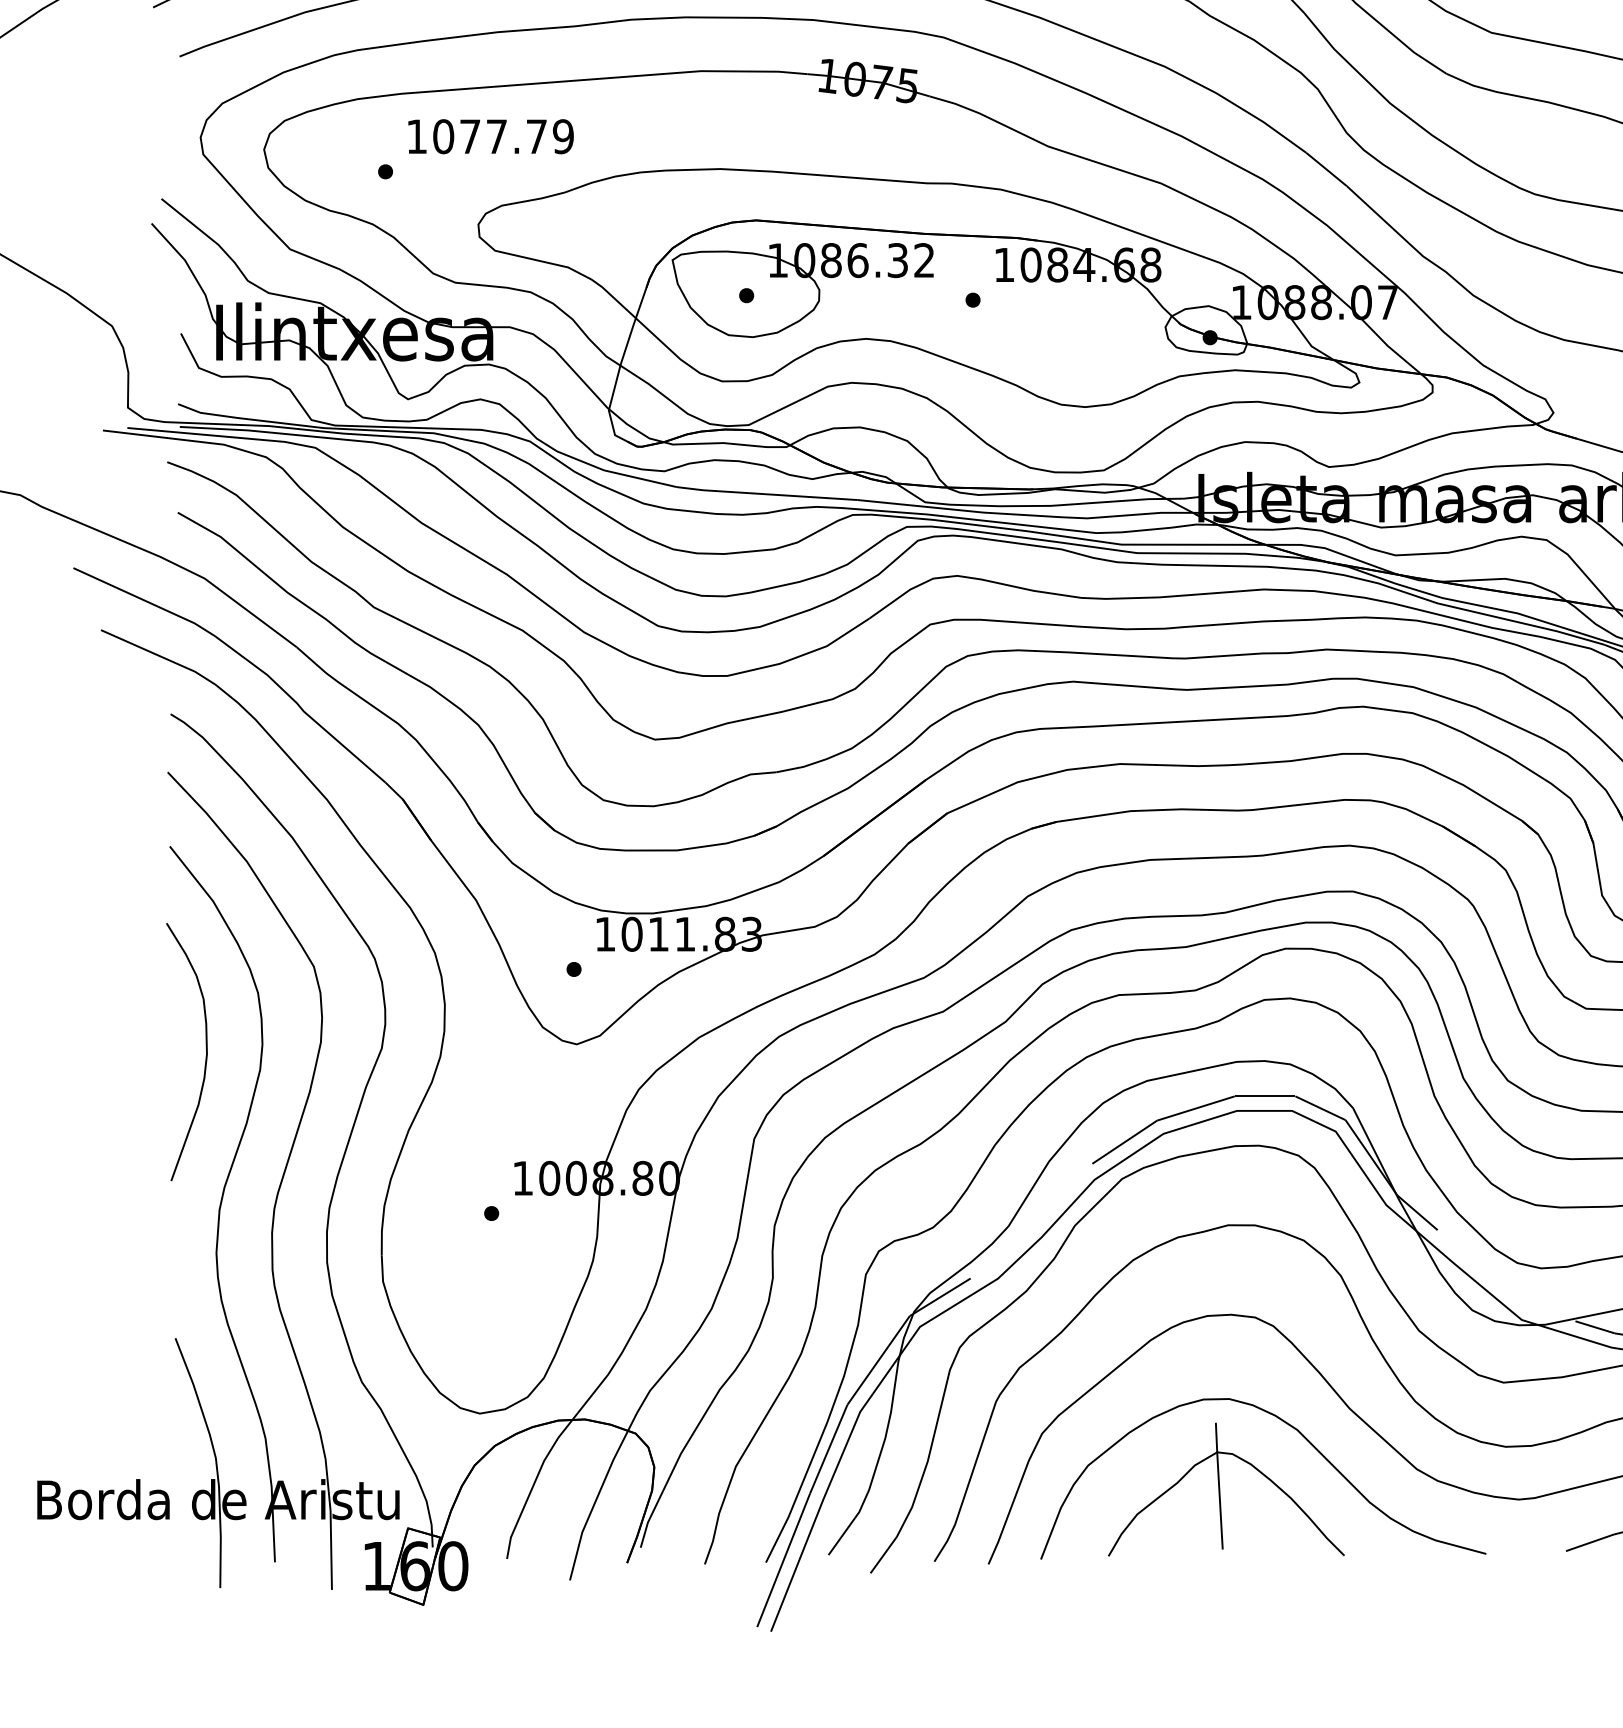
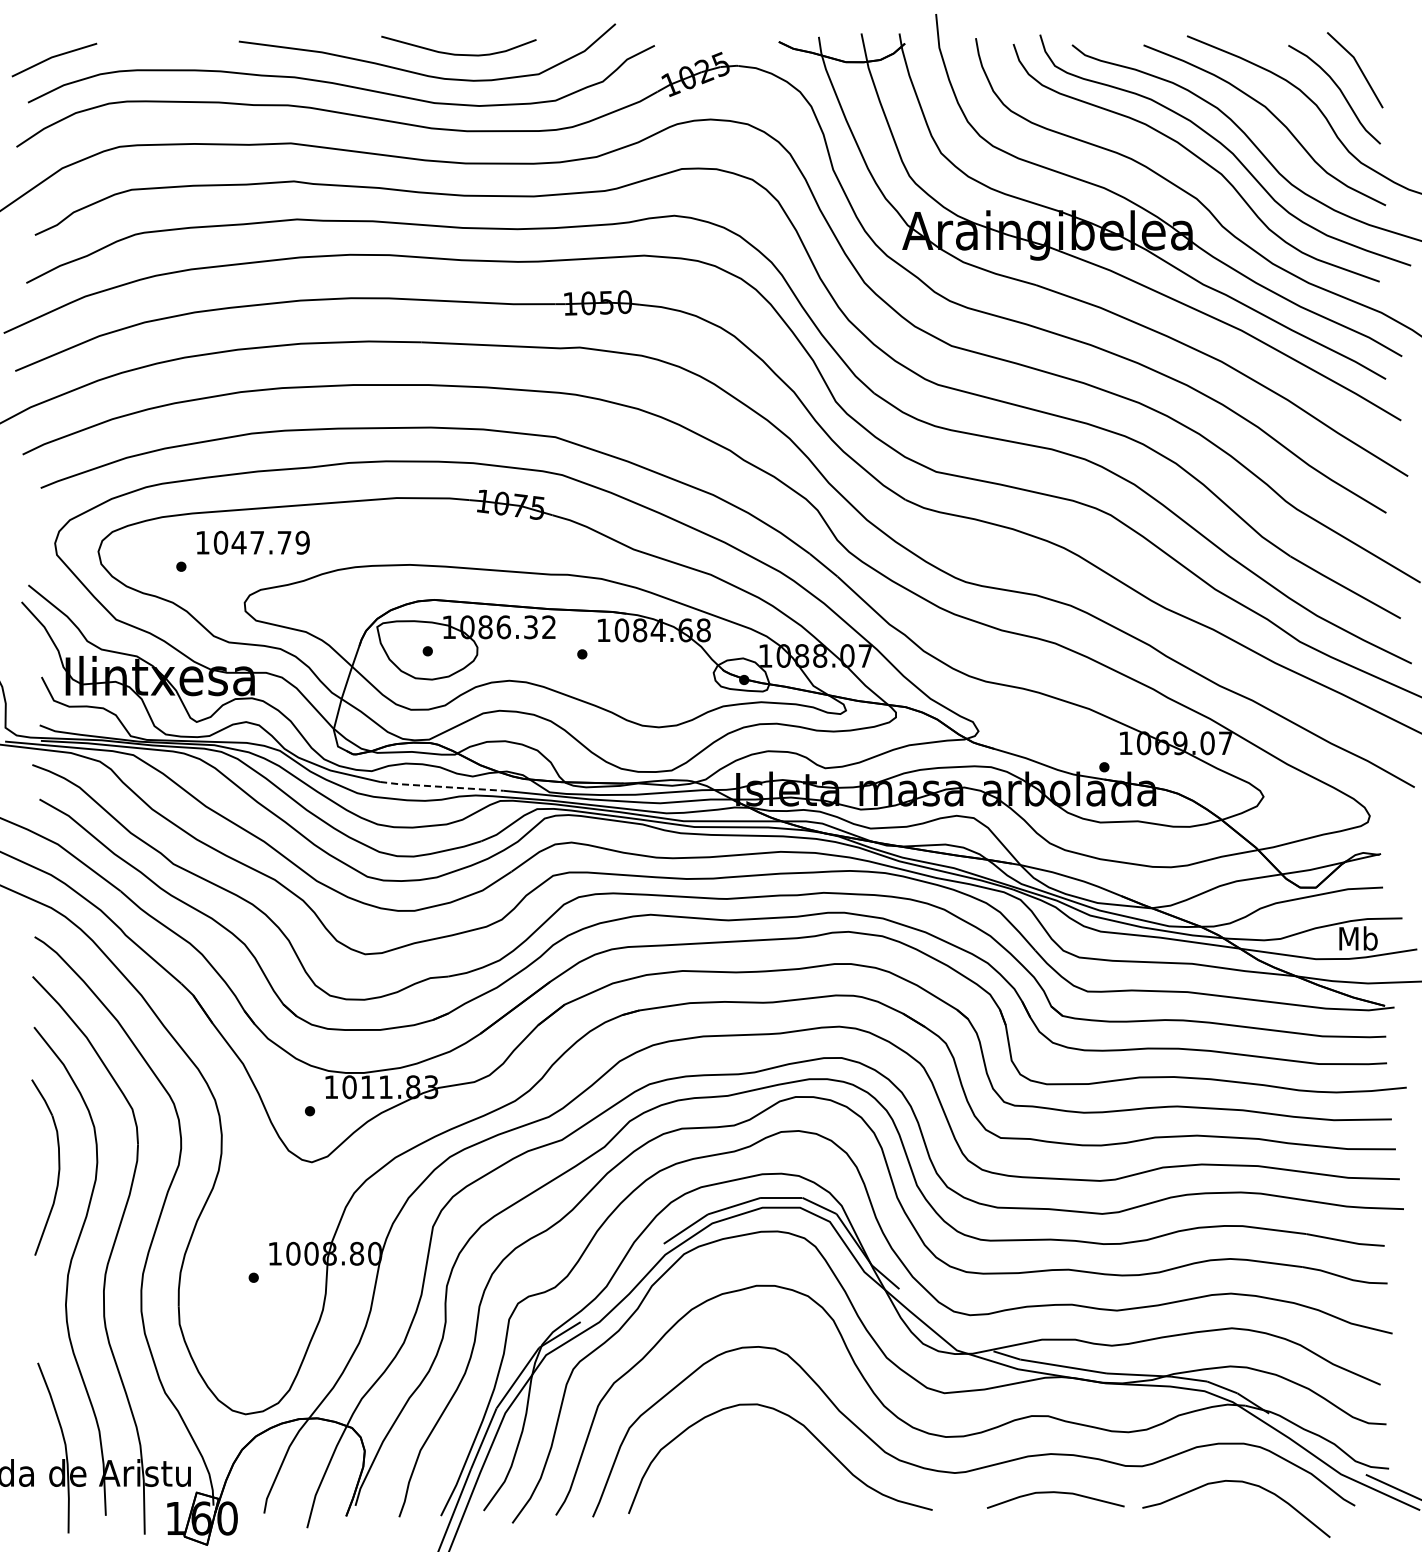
text: (469, 136) -> (238, 542), 1077.79 -> 1047.79
line: (766, 493) -> (441, 786), solid -> dashed
part: (1226, 1488) -> (755, 1465), removed

